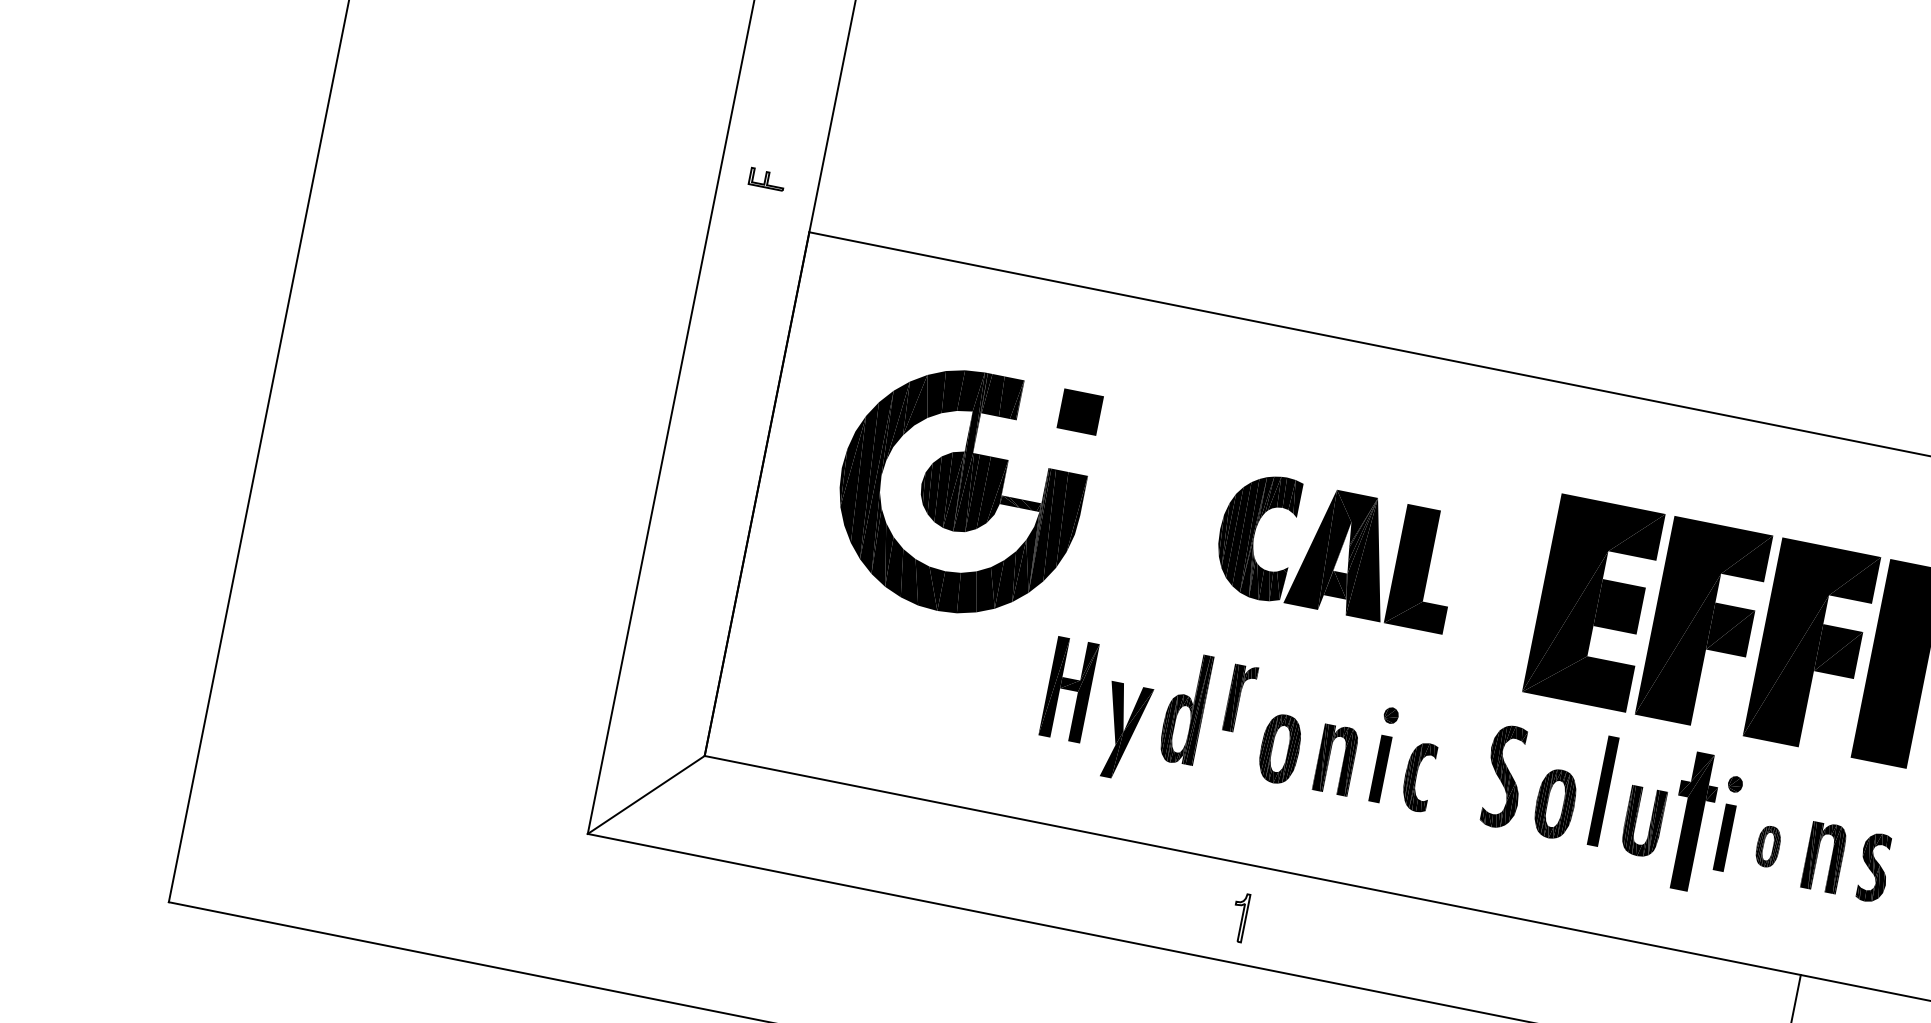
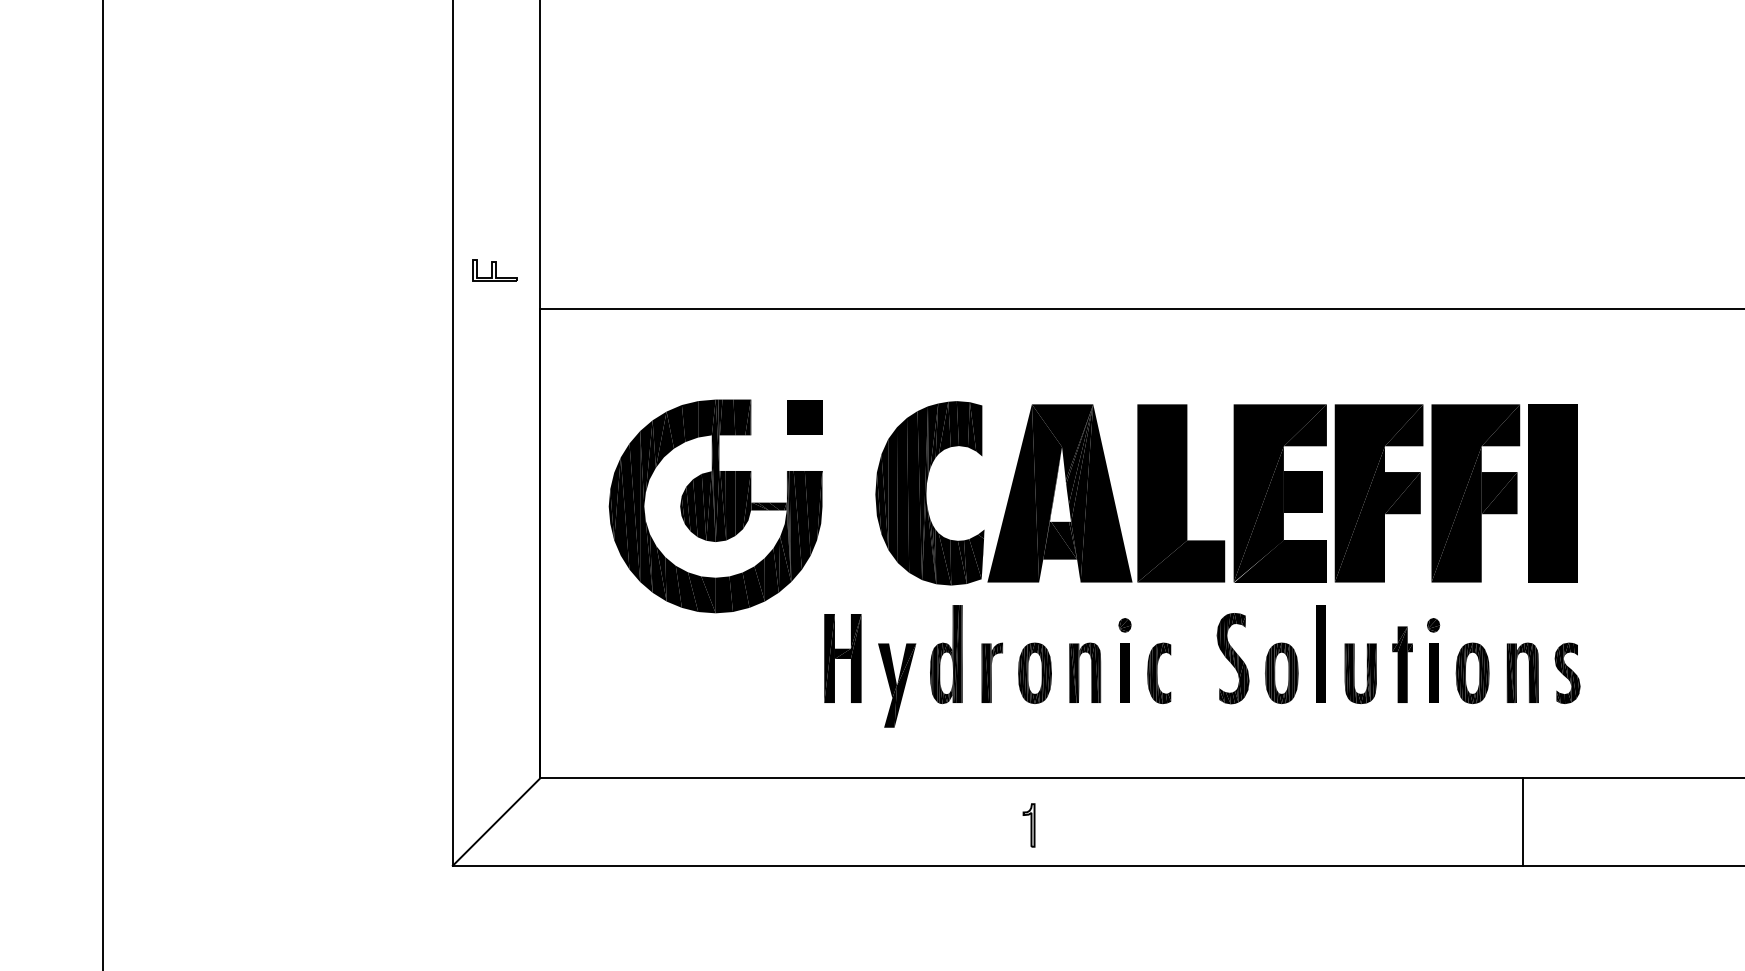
part: (766, 179) -> (494, 270), size x1.43
part: (1337, 551) -> (1050, 493), size x1.67
part: (1239, 698) -> (991, 672), moved
part: (1692, 821) -> (1402, 664), size x0.62
part: (1768, 846) -> (1472, 673), size x1.67

